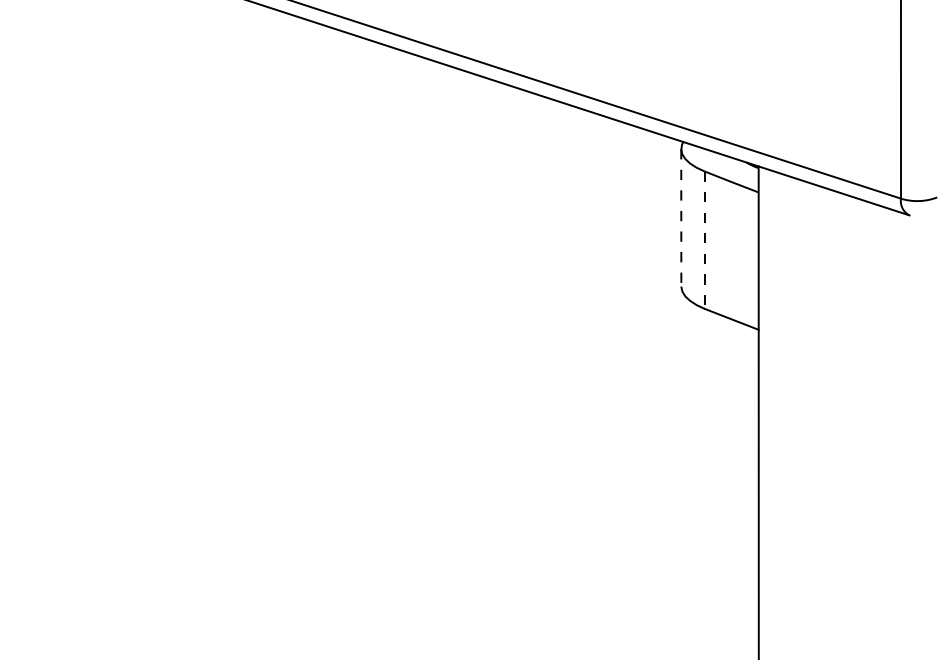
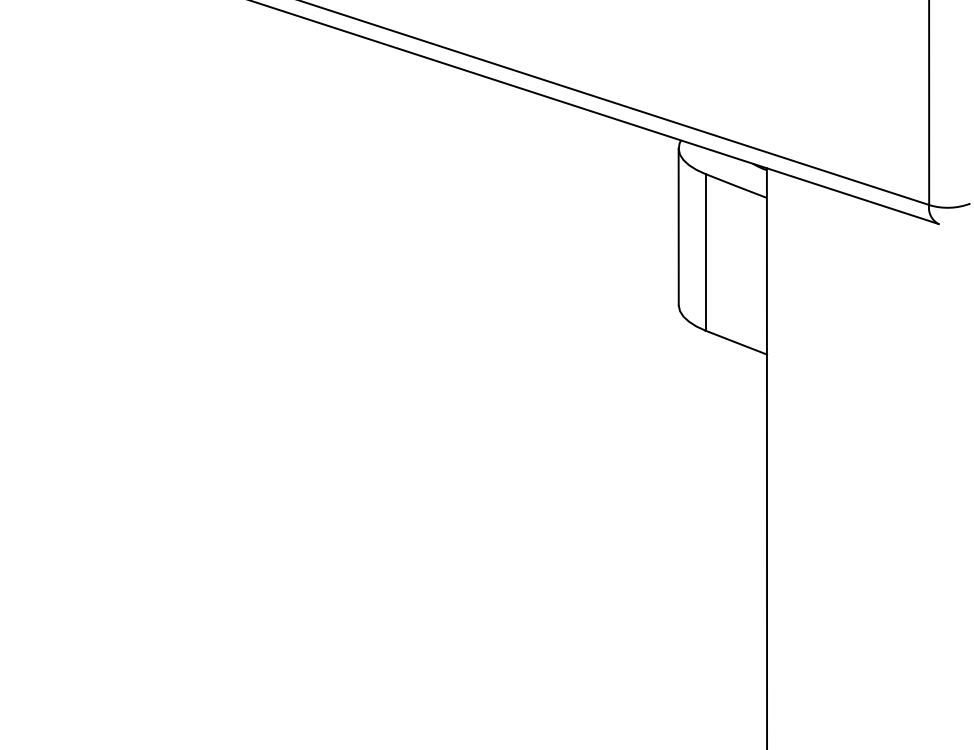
line: (681, 217) -> (678, 226), dashed -> solid
line: (704, 240) -> (705, 252), dashed -> solid

